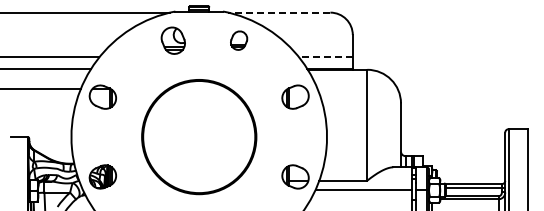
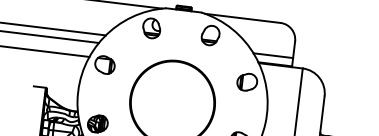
line: (278, 12) -> (242, 18), dashed -> solid
part: (172, 40) -> (151, 28), moved
part: (238, 40) -> (210, 35), size x1.43
line: (326, 57) -> (273, 55), dashed -> solid

